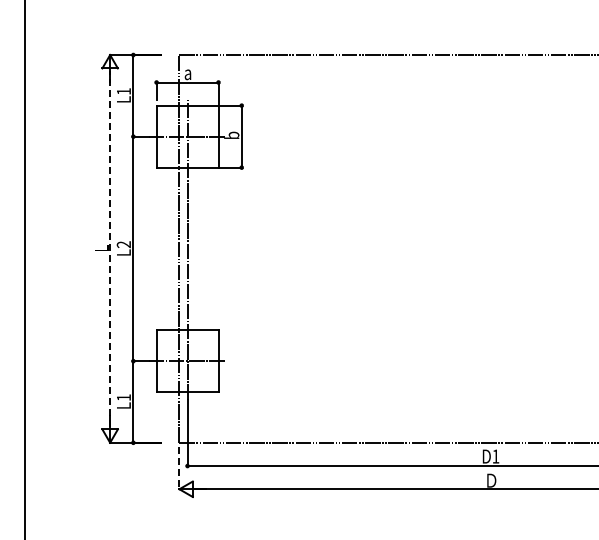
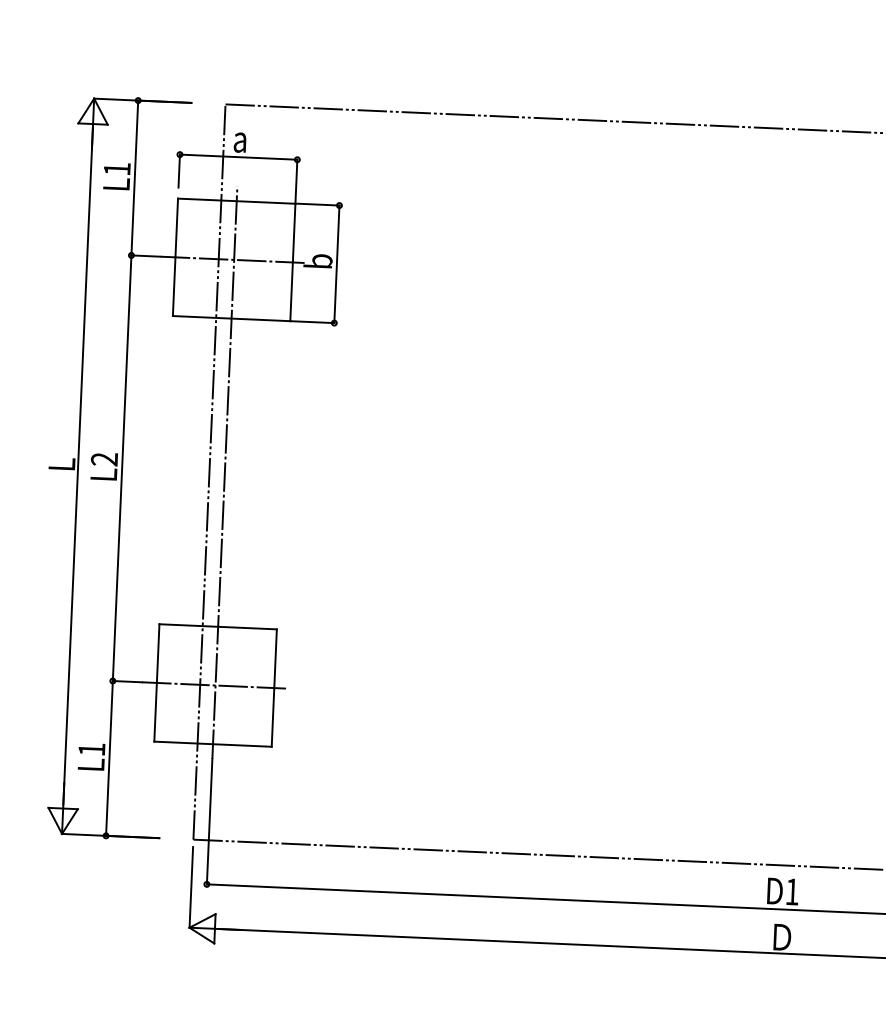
line: (110, 248) -> (78, 465), dashed -> solid
line: (179, 468) -> (191, 888), dashed -> solid

